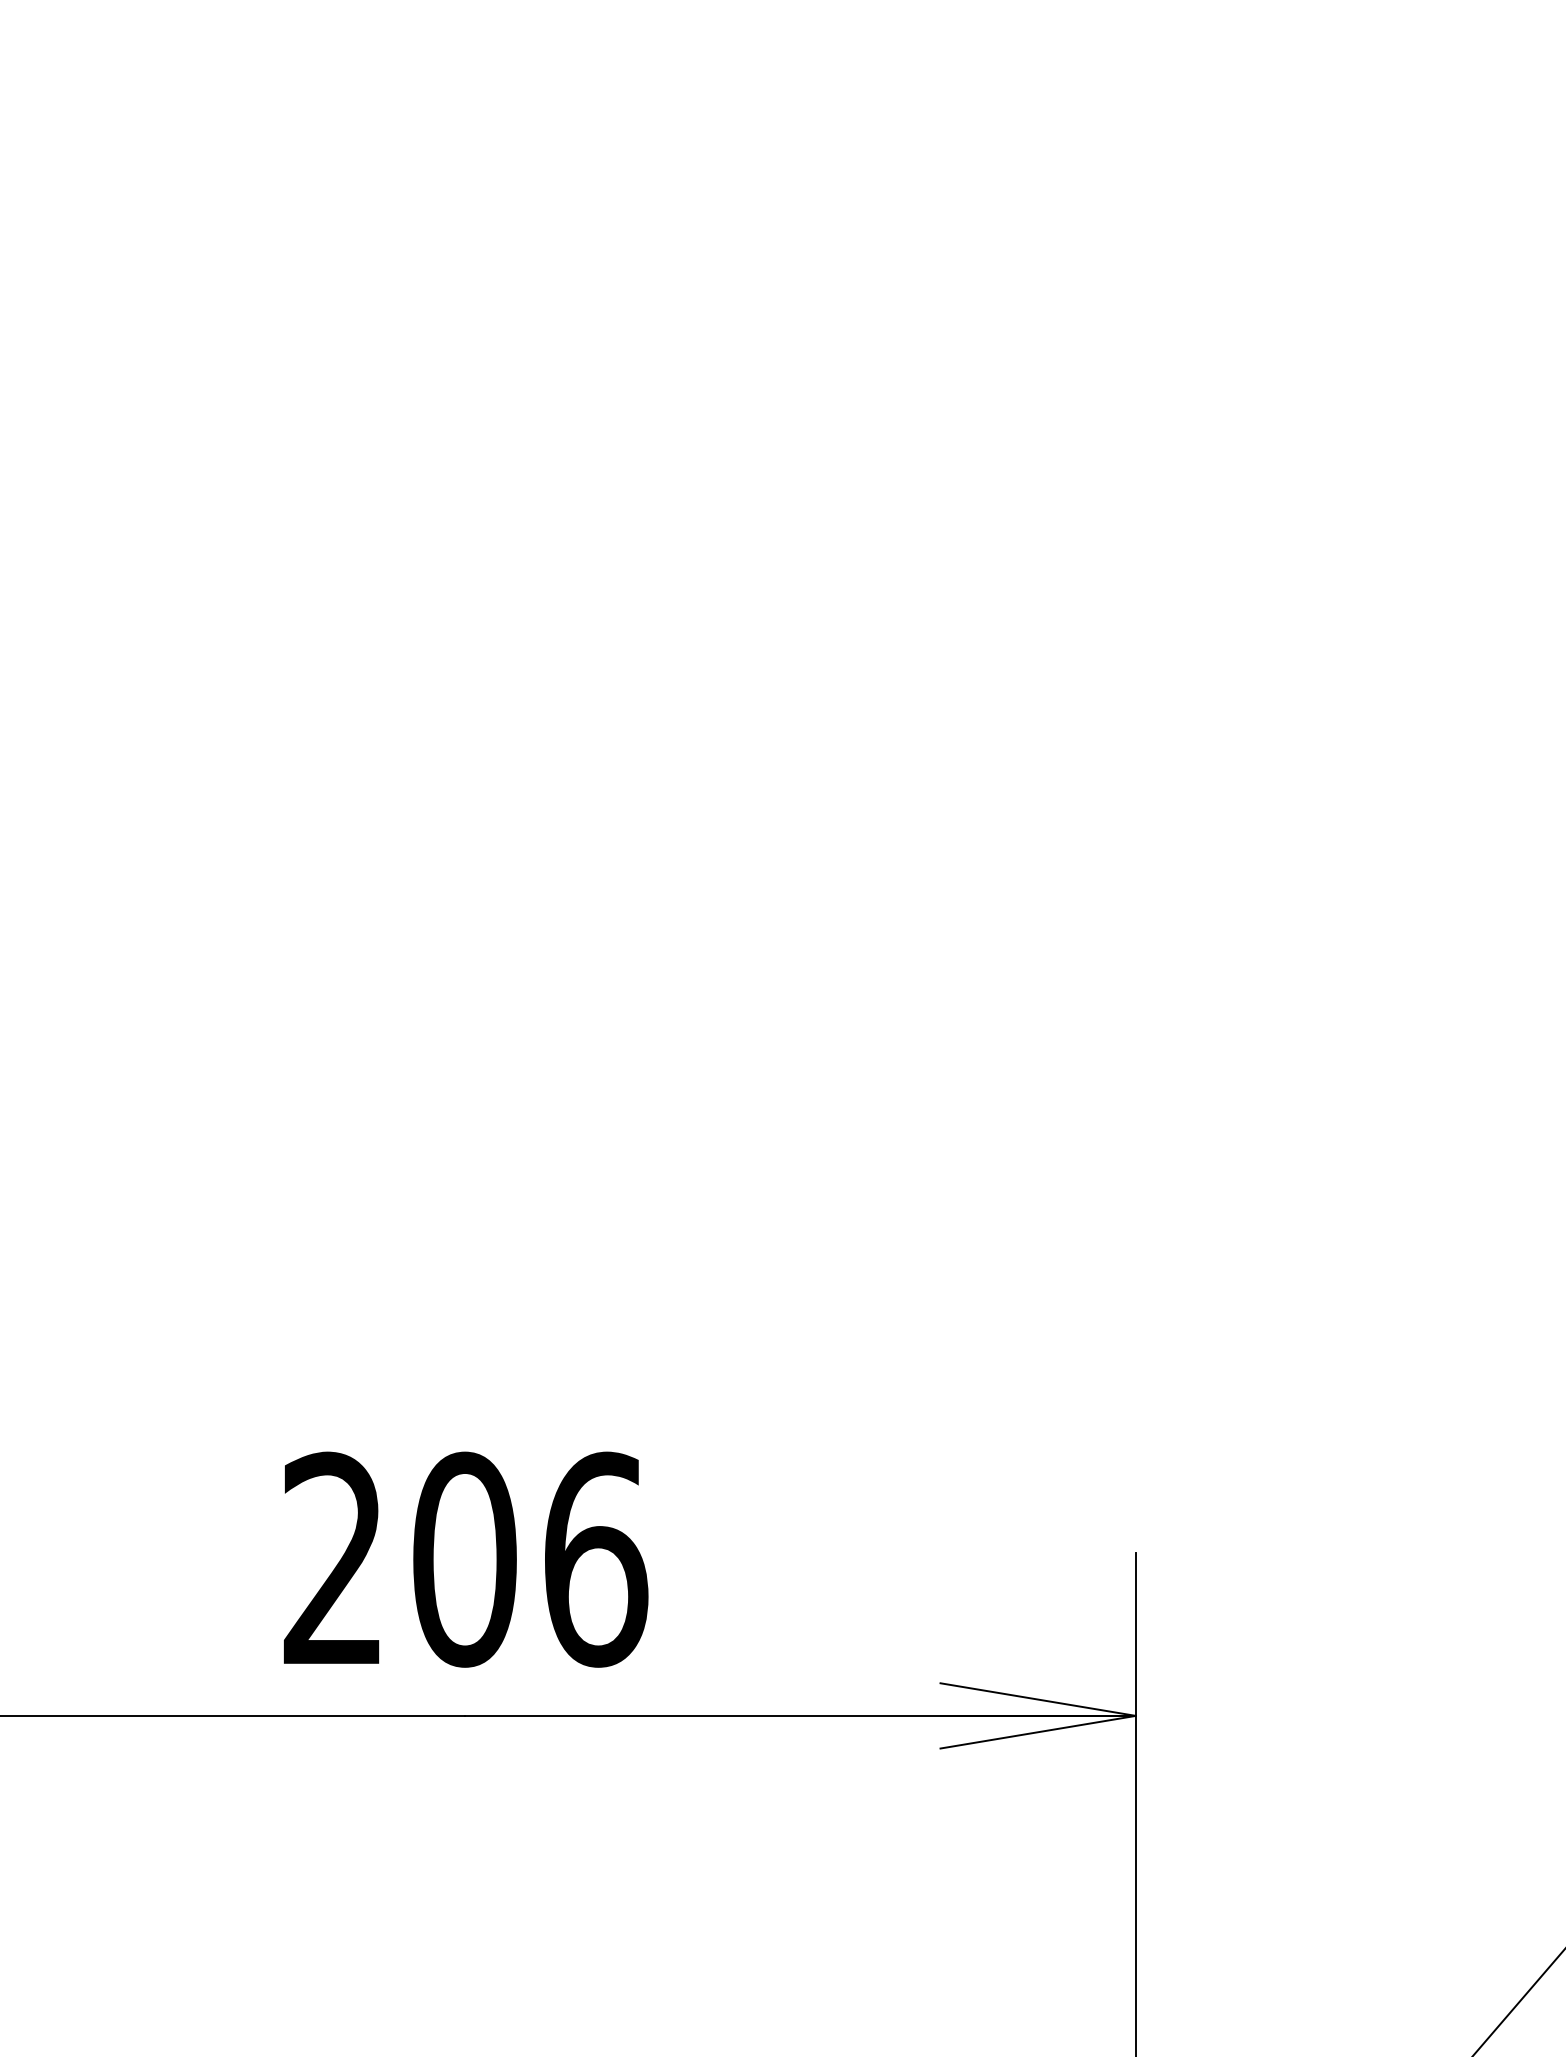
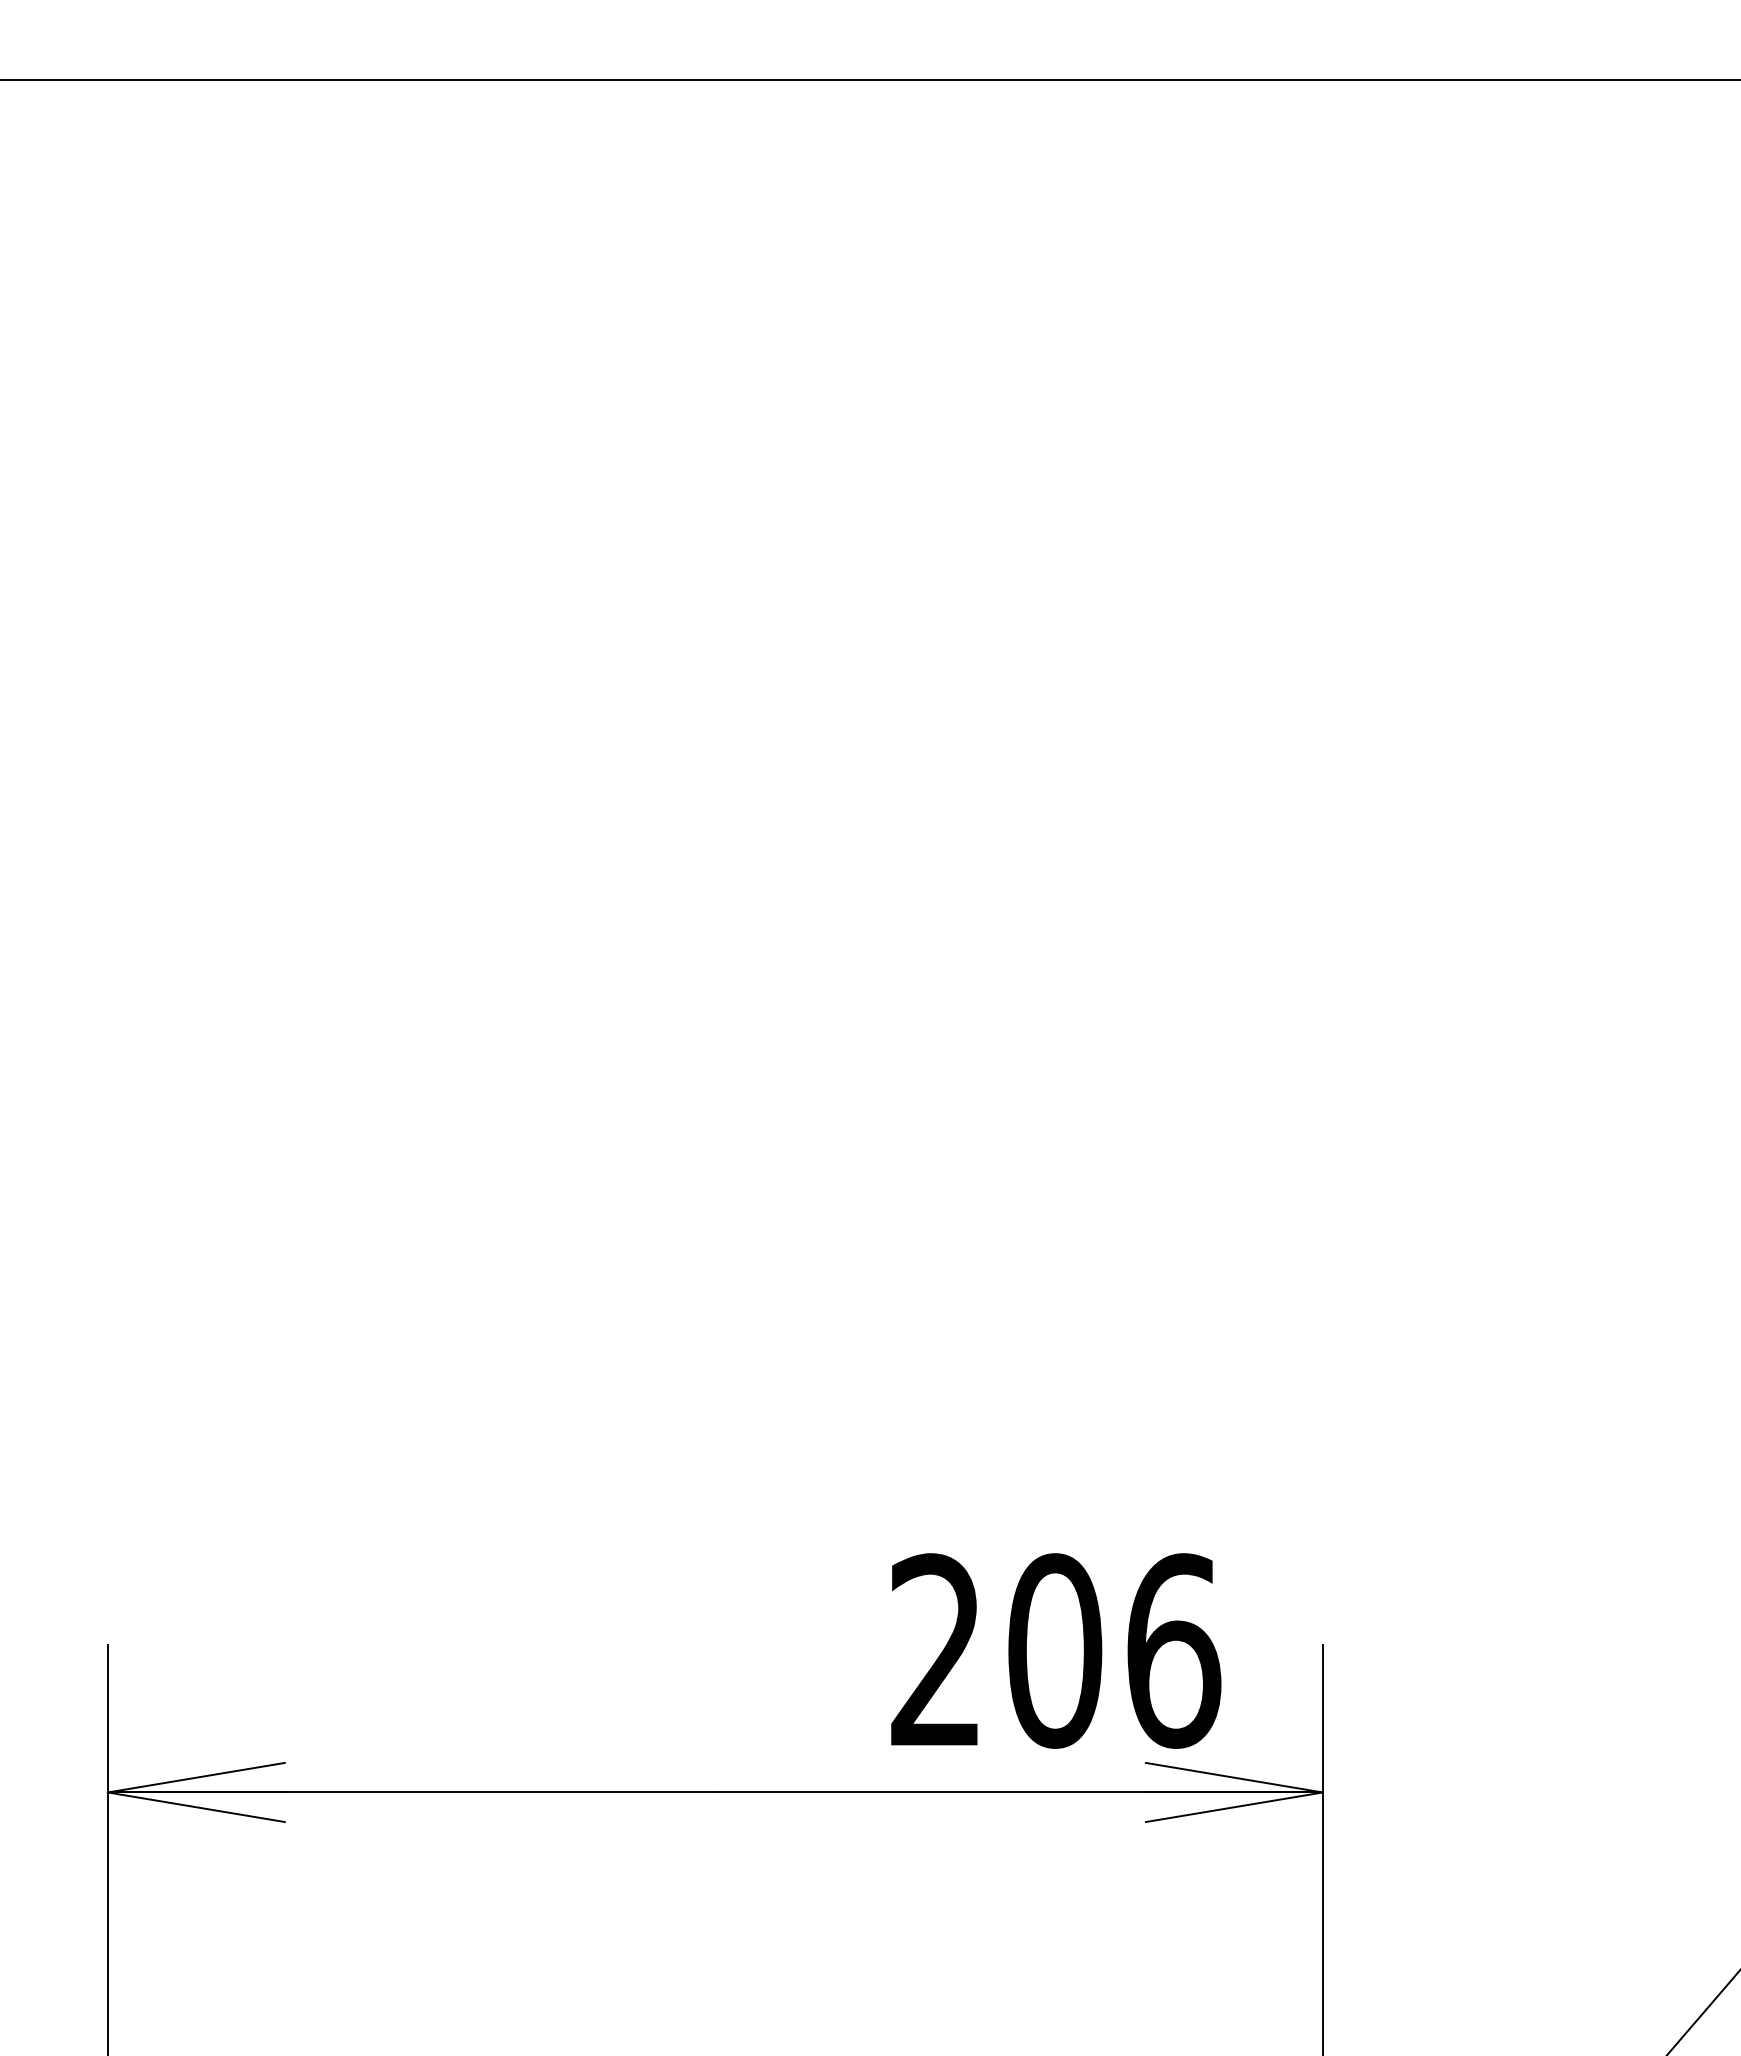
text: (466, 1559) -> (1056, 1650), moved

